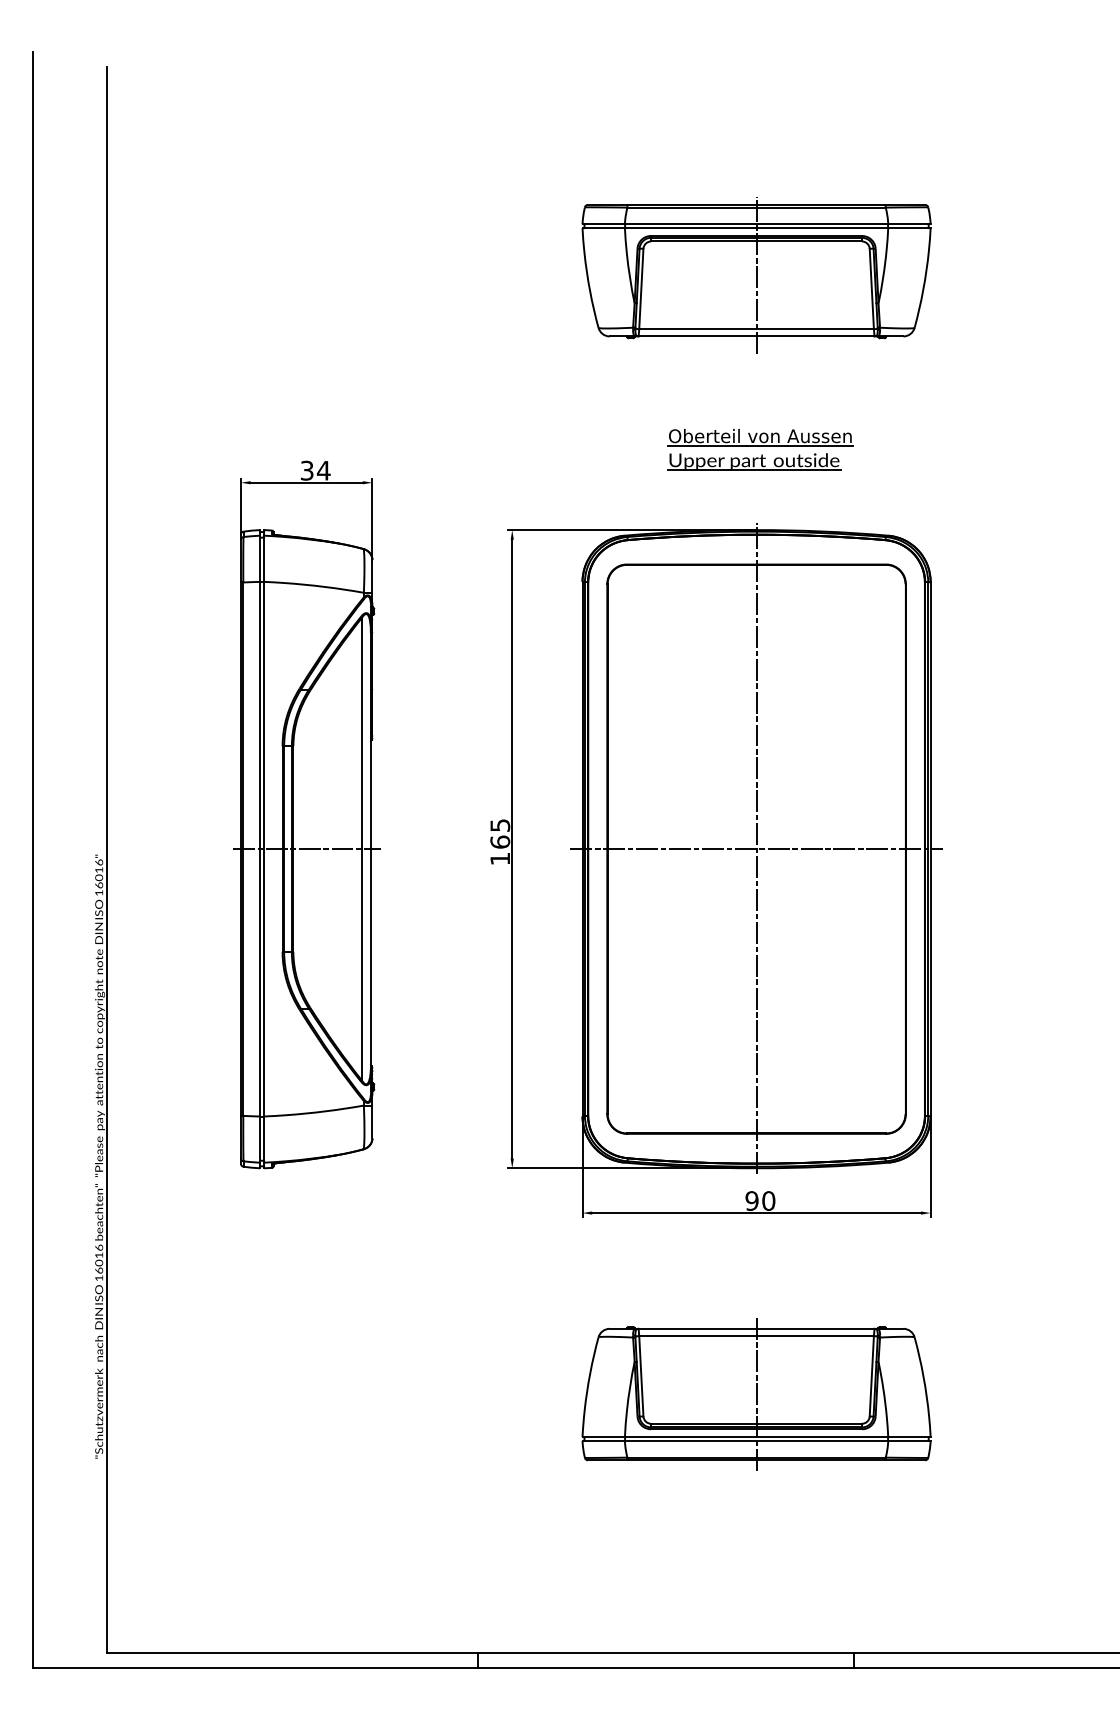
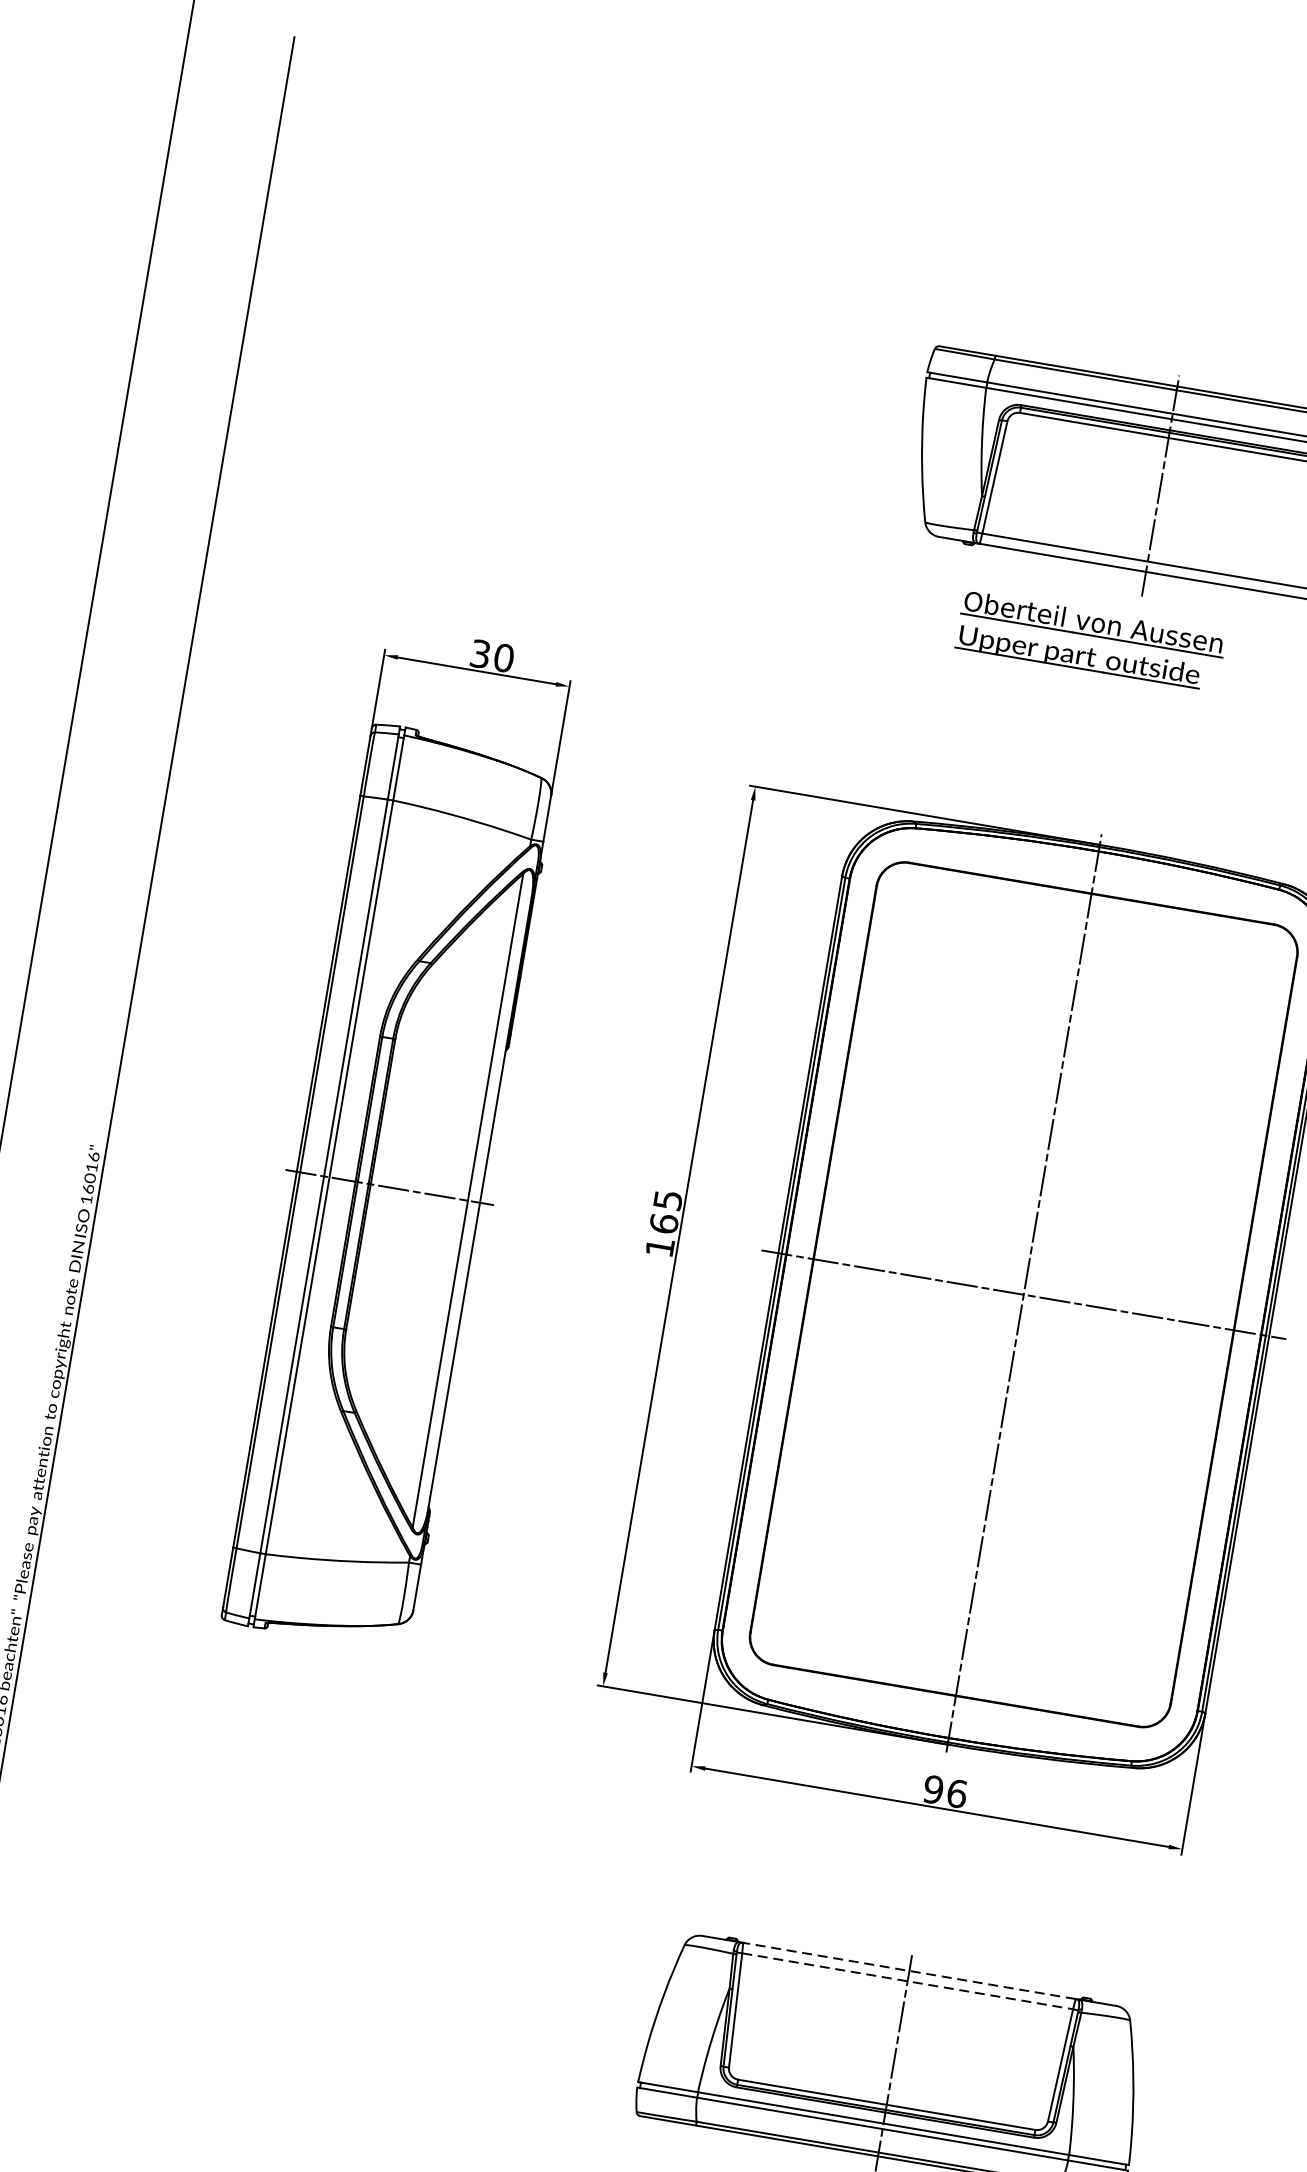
part: (760, 449) -> (1090, 640), moved
text: (323, 470) -> (503, 657), 34 -> 30
text: (768, 1200) -> (956, 1792), 90 -> 96
line: (756, 1328) -> (909, 1970), solid -> dashed
line: (757, 1336) -> (908, 1981), solid -> dashed

